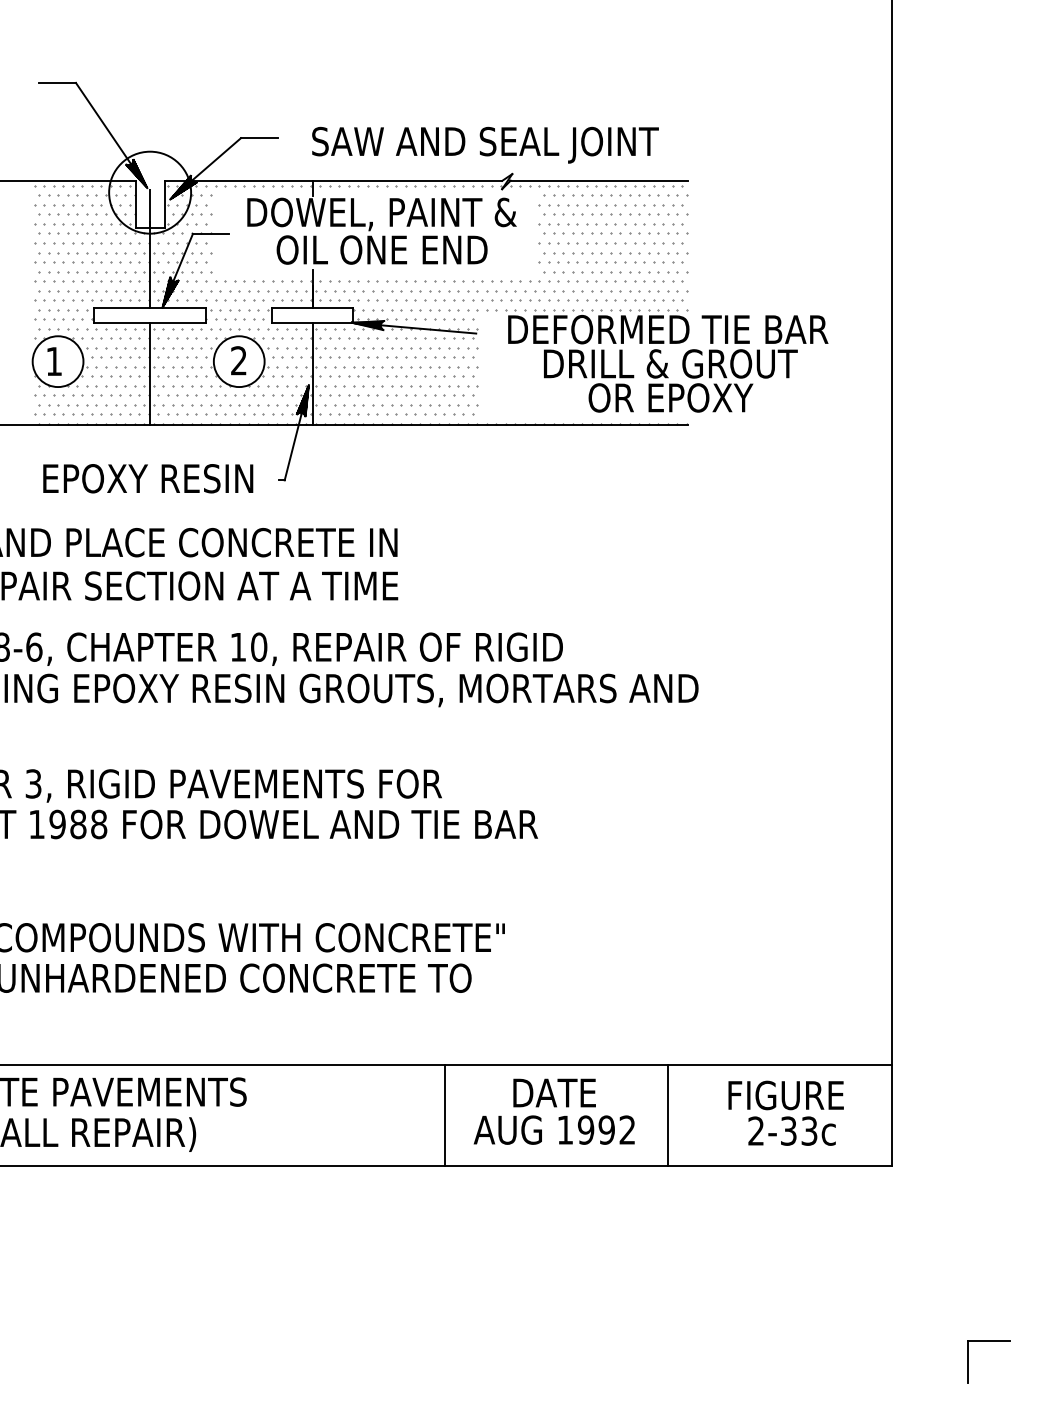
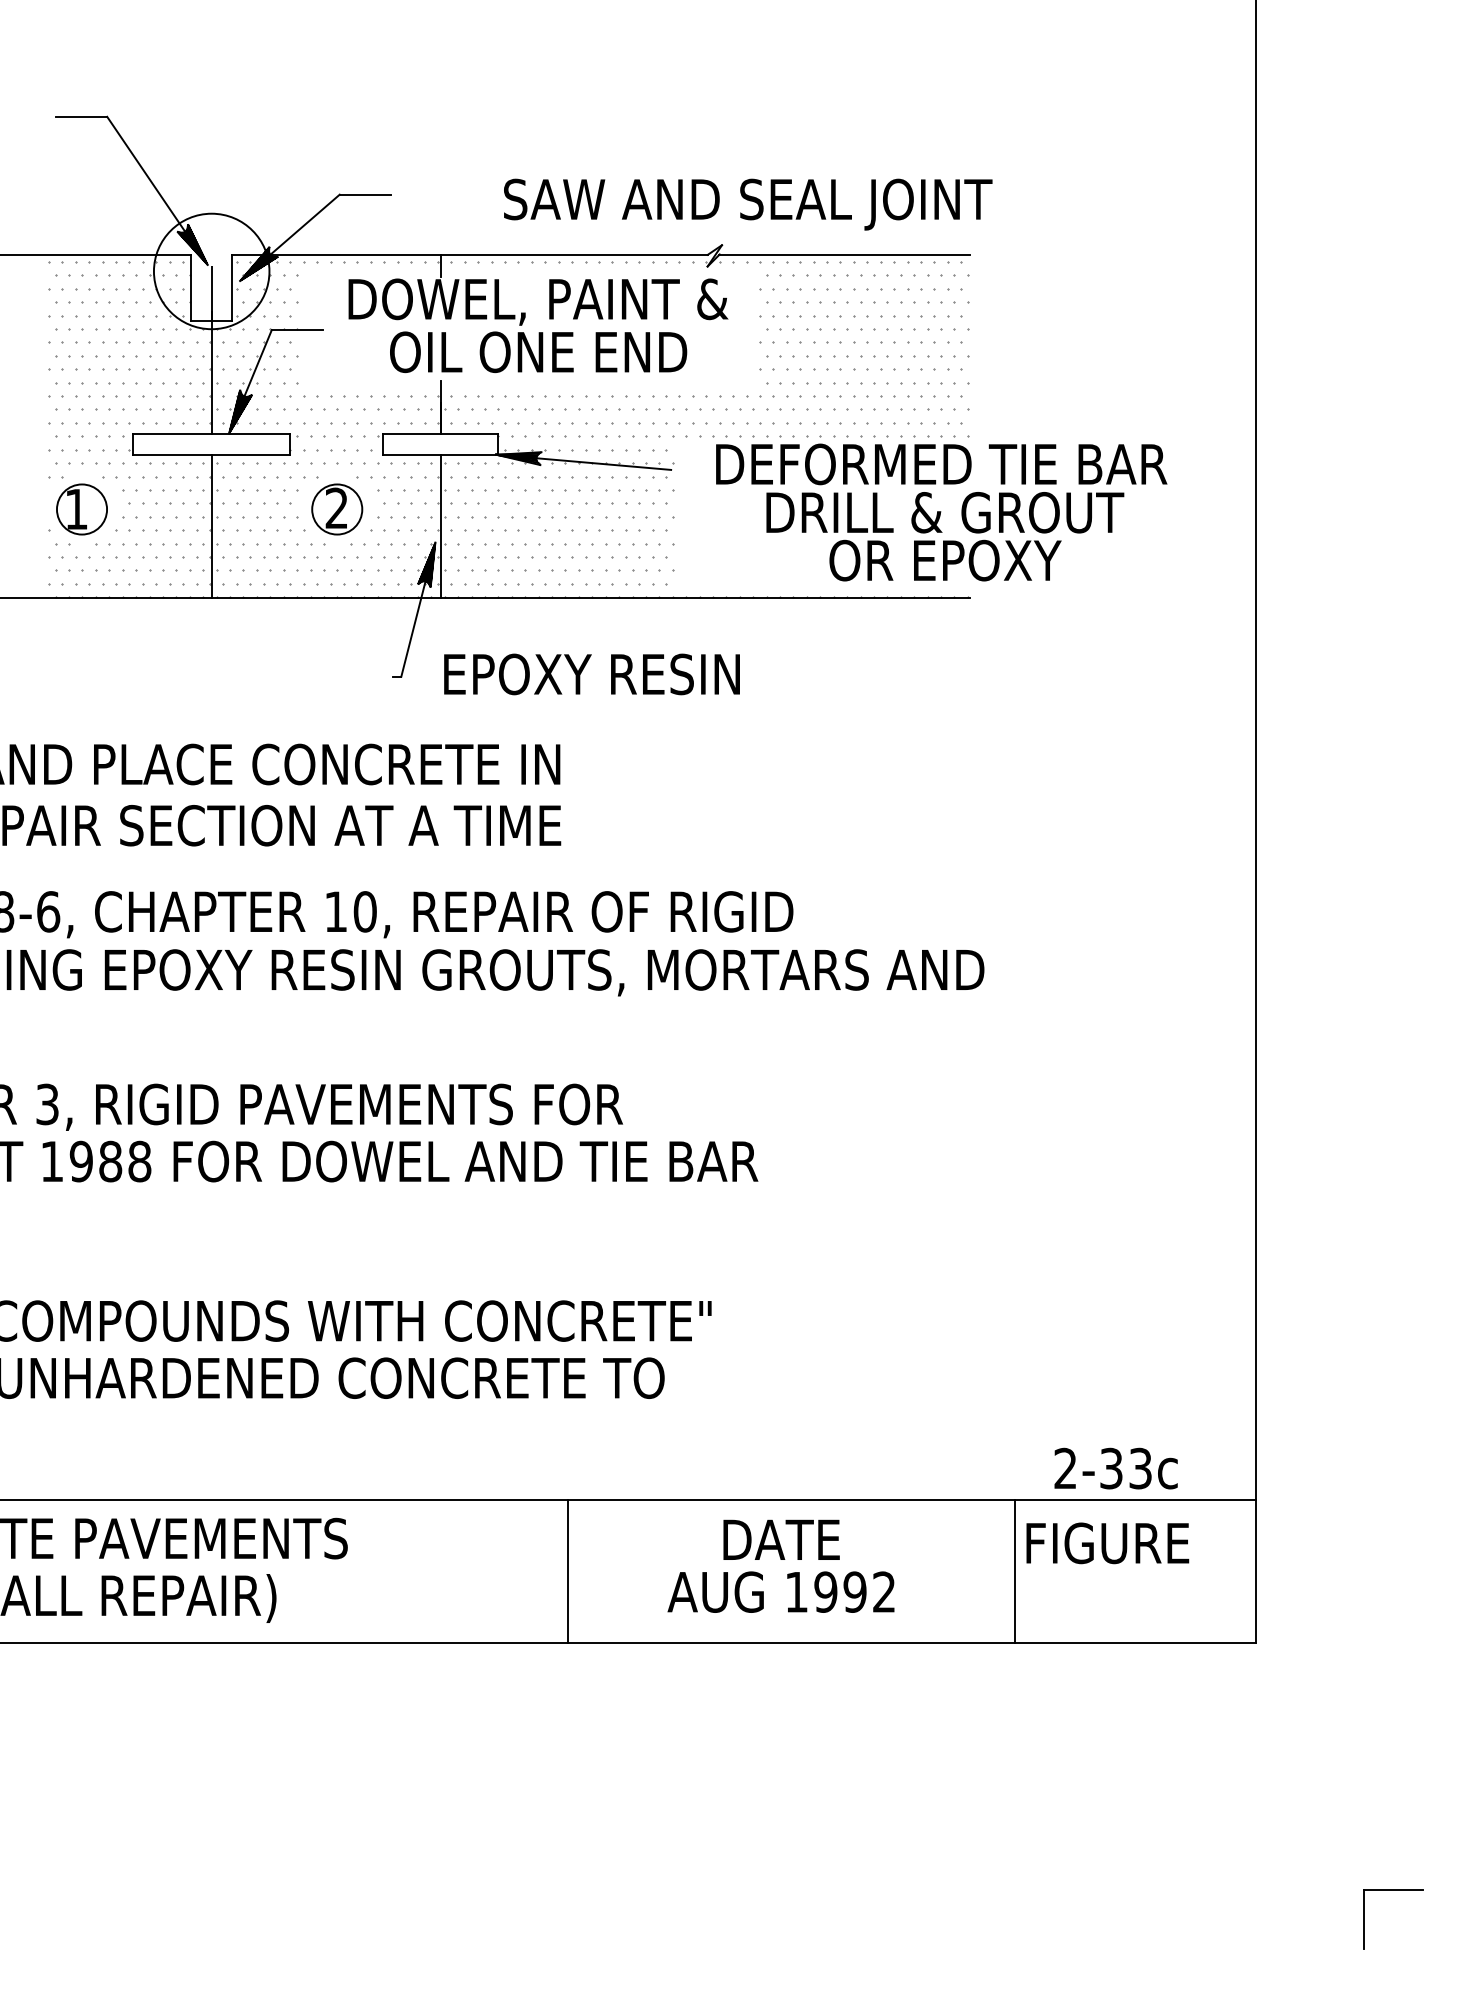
text: (485, 145) -> (748, 204), moved
circle: (57, 361) -> (81, 509), size x0.7
circle: (239, 361) -> (337, 509), size x0.7
text: (147, 478) -> (591, 674), moved
line: (444, 1114) -> (567, 1570), moved
line: (668, 1114) -> (1014, 1570), moved
text: (791, 1131) -> (1115, 1468), moved

